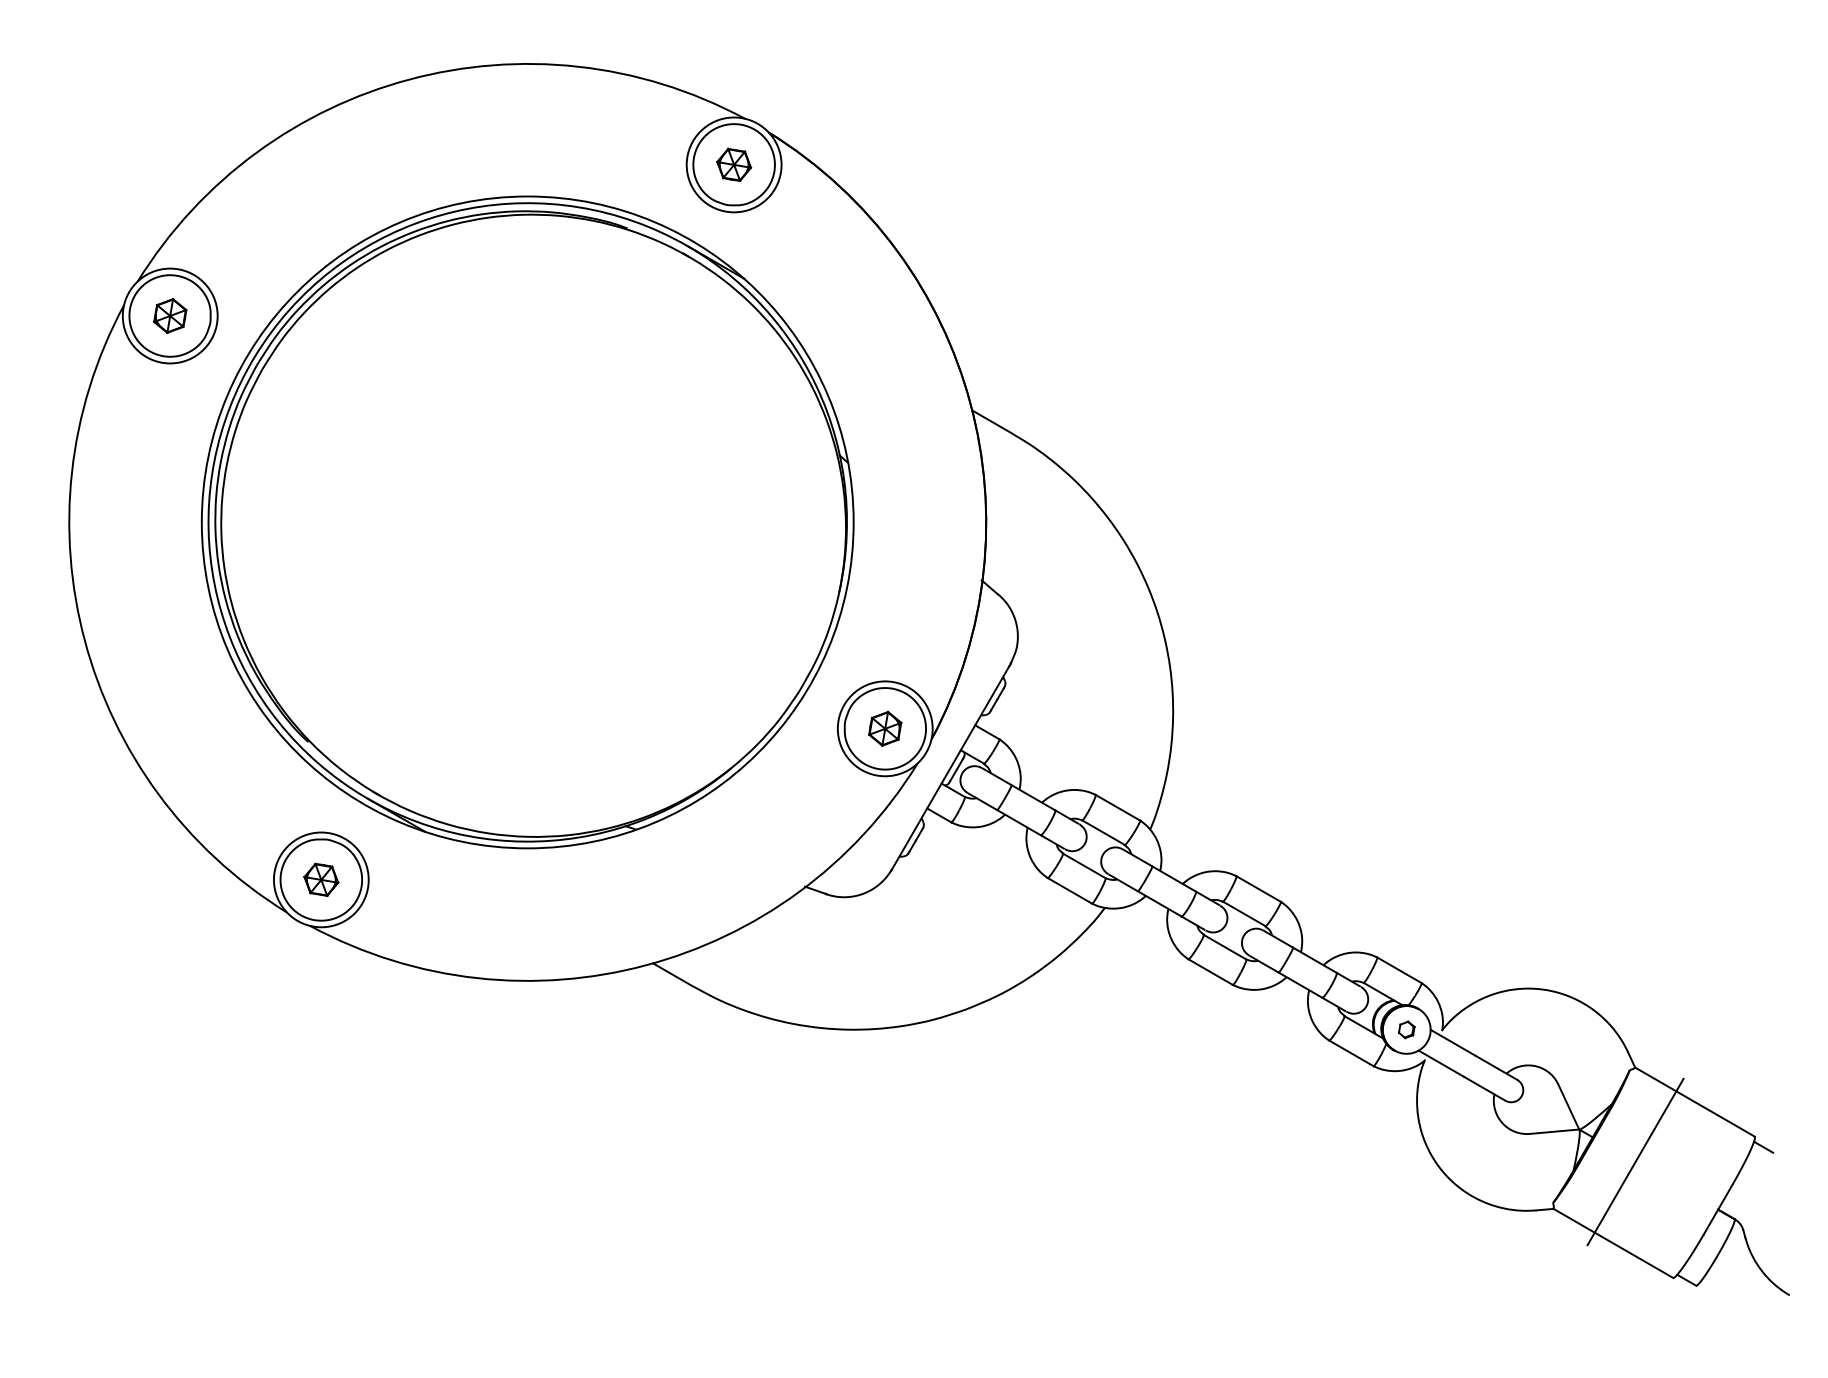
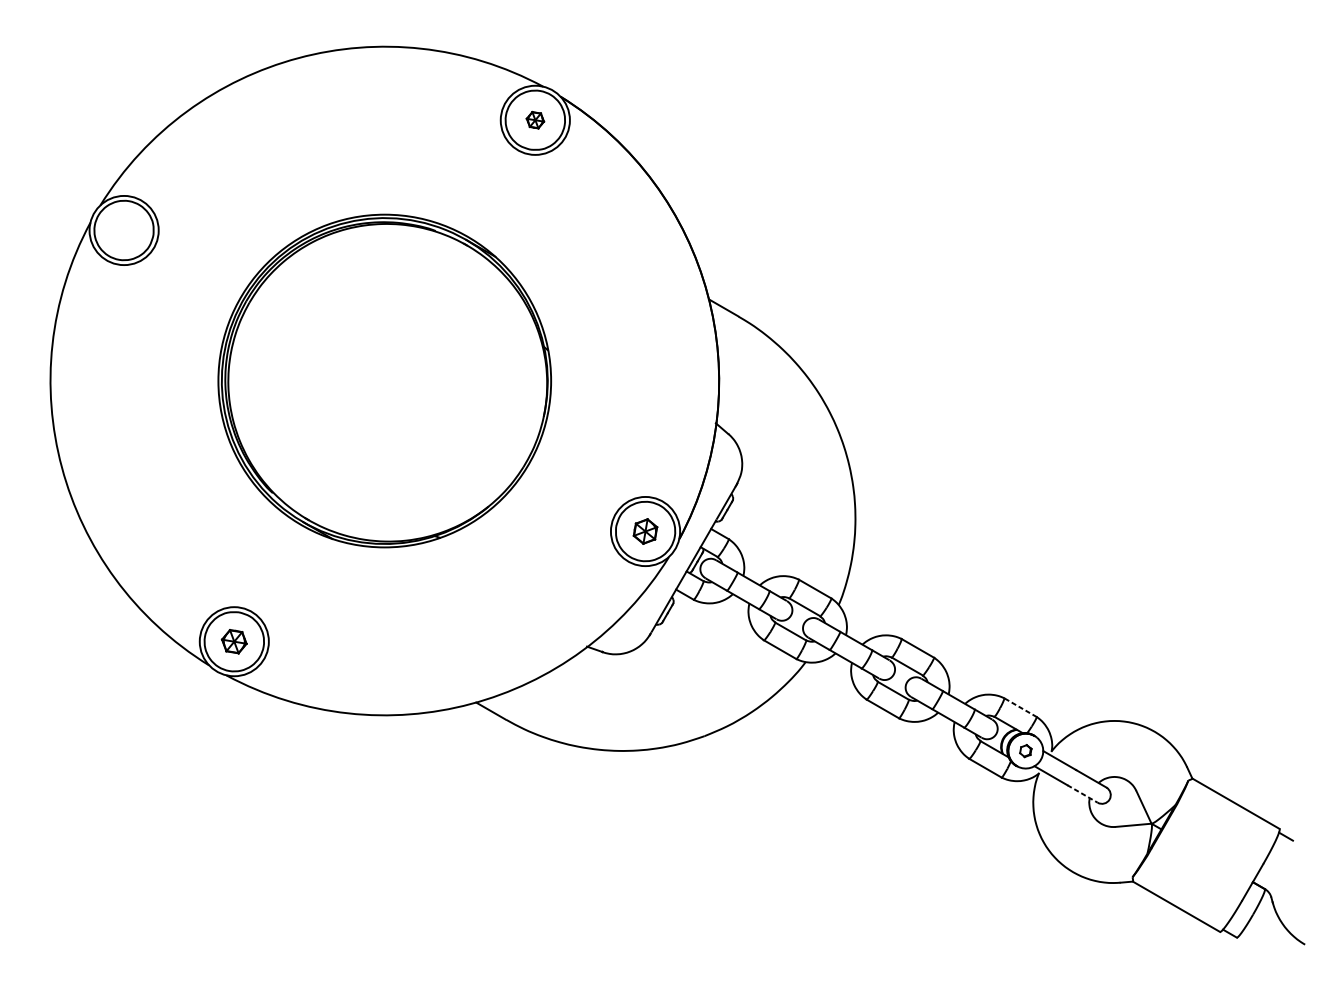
part: (734, 164) -> (535, 120), size x0.7
part: (170, 315) -> (124, 230), removed
part: (527, 522) -> (384, 381), size x0.7
line: (1399, 970) -> (1020, 707), solid -> dashed
line: (1484, 1088) -> (1082, 793), solid -> dashed
line: (1635, 1161) -> (1192, 847), removed

